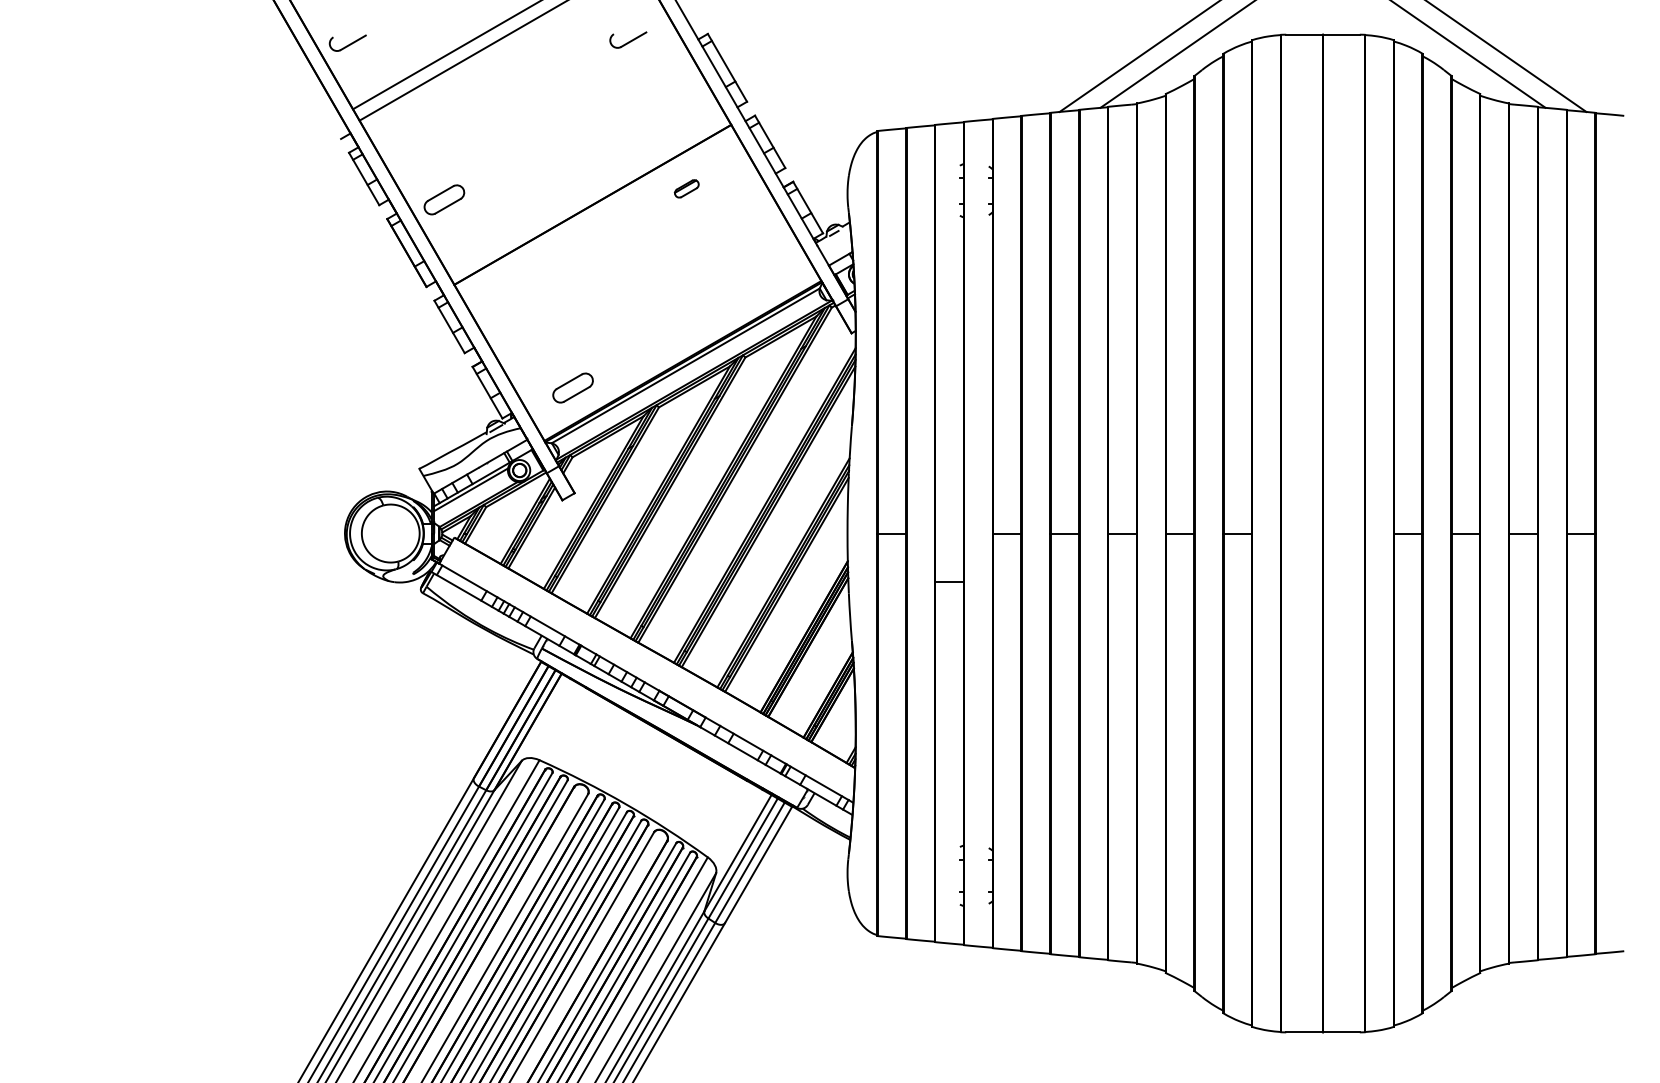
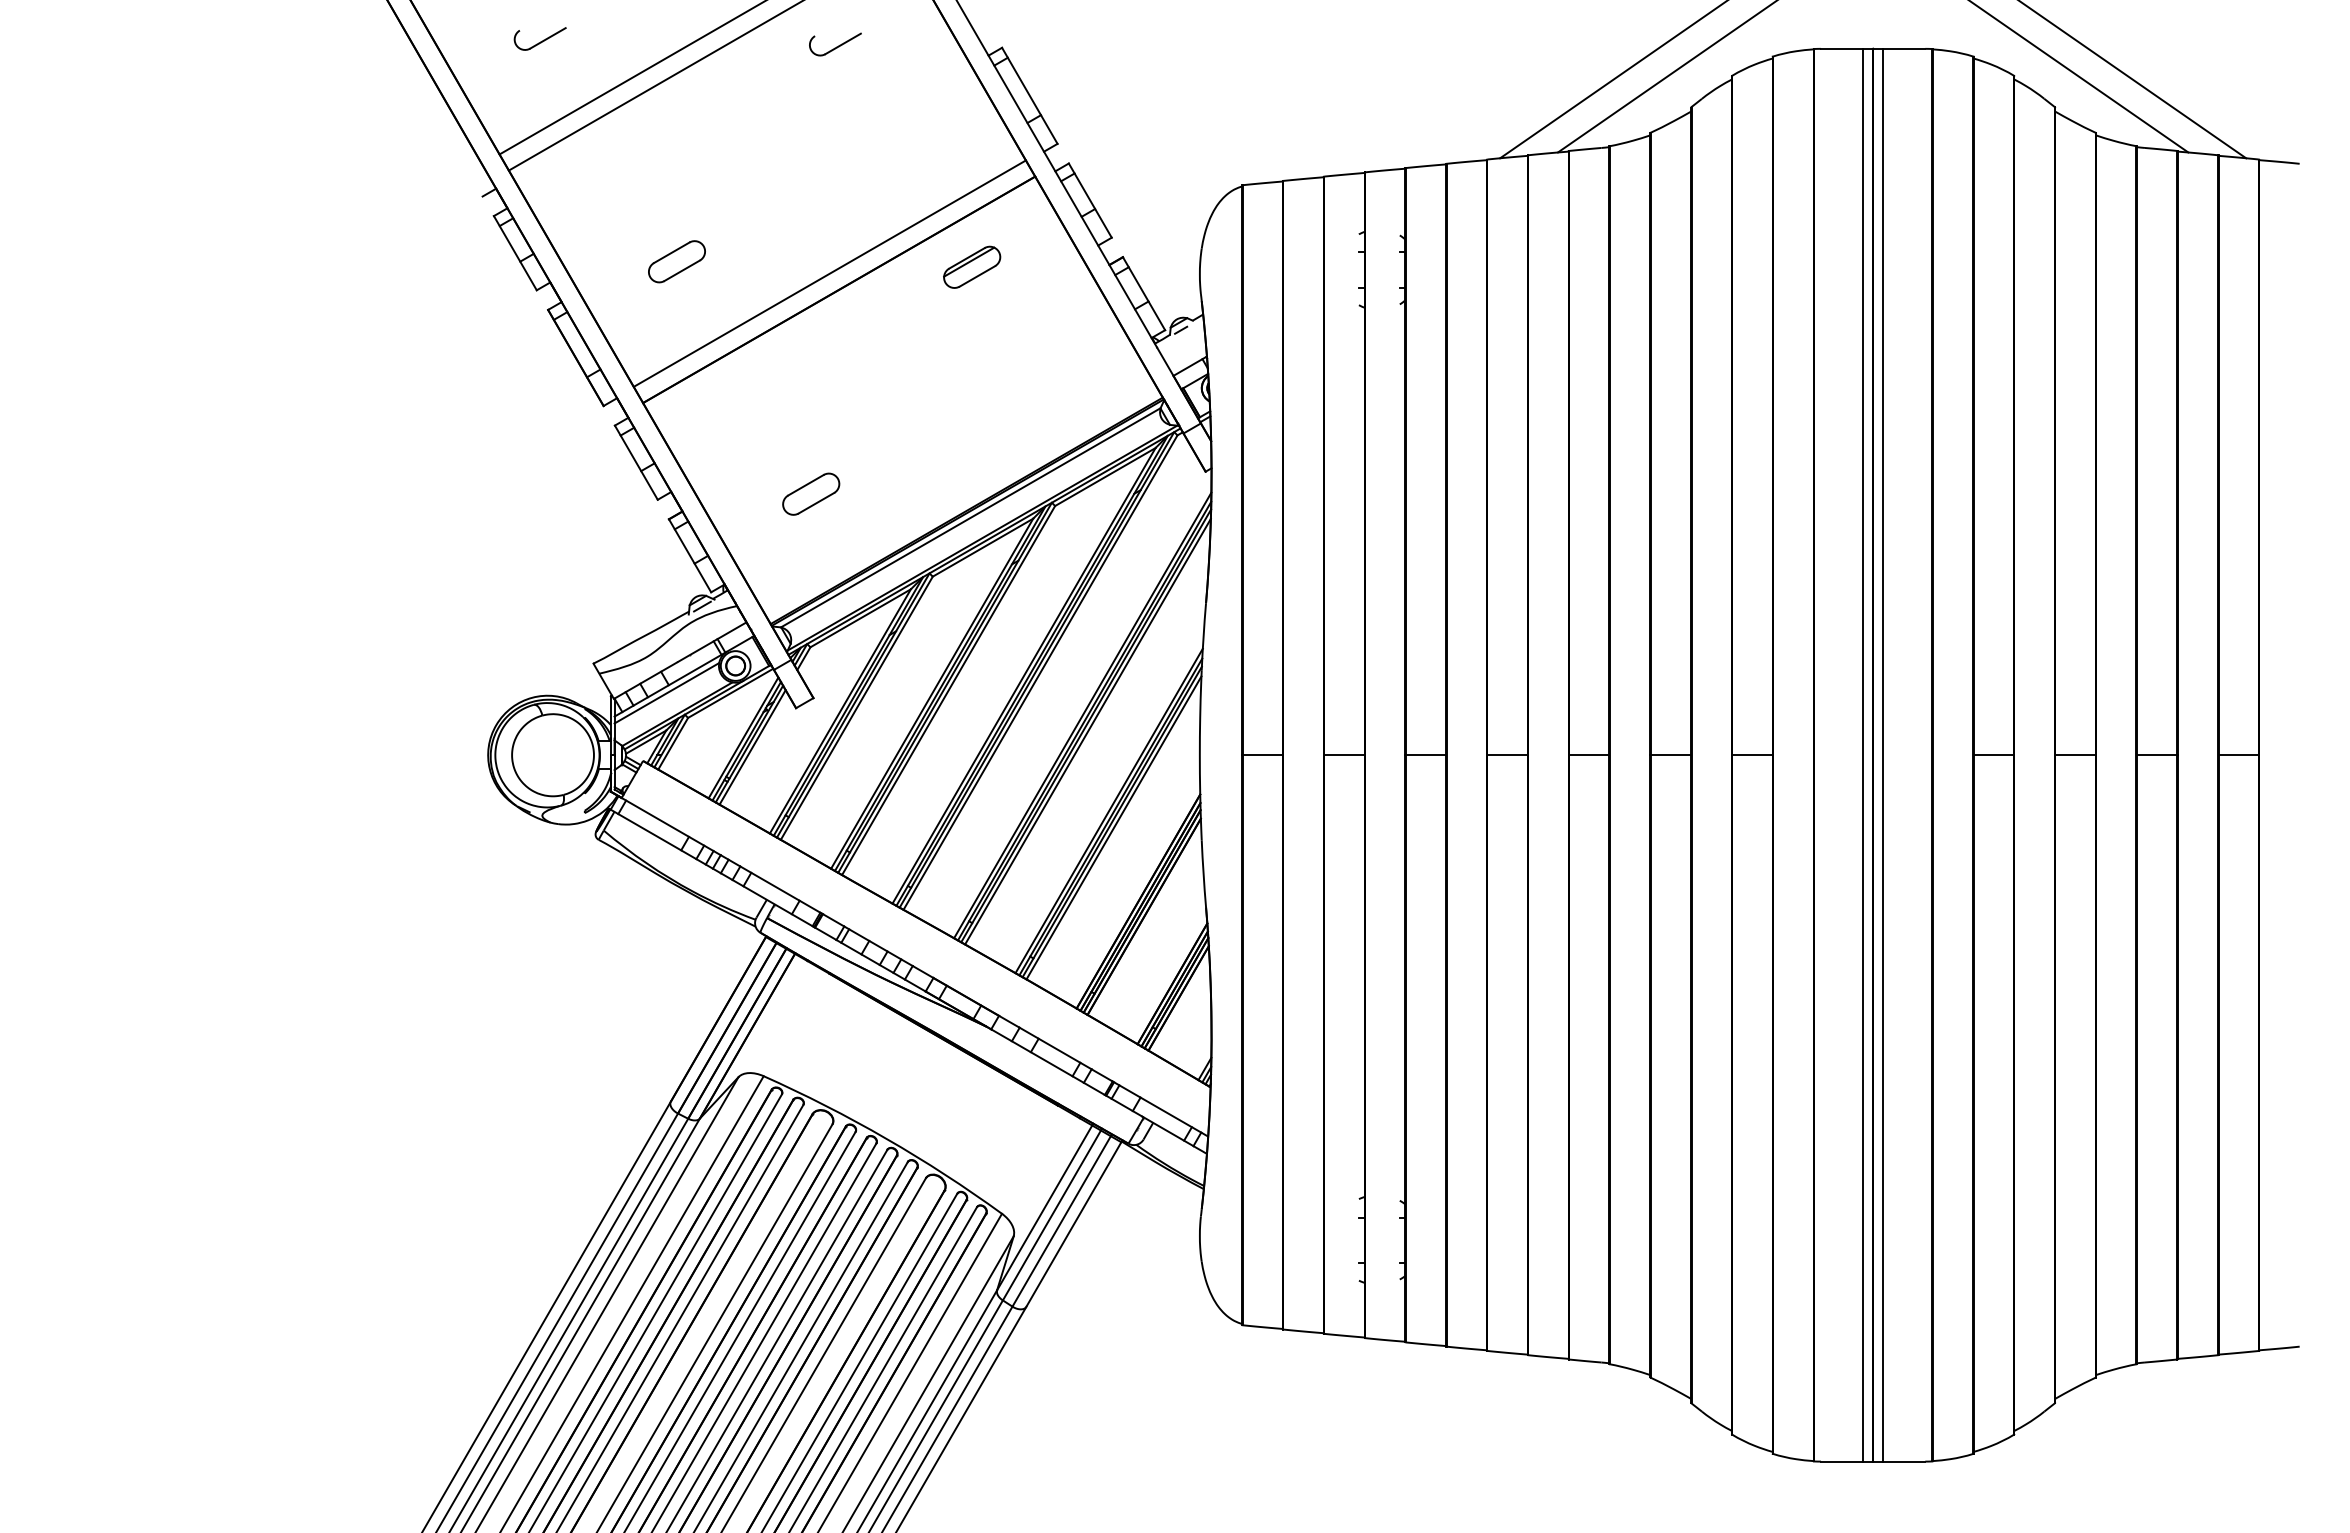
part: (628, 40) -> (835, 44), moved
part: (347, 42) -> (539, 38), moved
part: (686, 188) -> (972, 266), size x1.67
line: (586, 193) -> (829, 273), added
part: (444, 199) -> (676, 261), moved
part: (573, 387) -> (811, 493), moved
line: (1316, 533) -> (1863, 754), added
line: (1330, 533) -> (1883, 754), added
line: (948, 582) -> (1343, 755), moved

